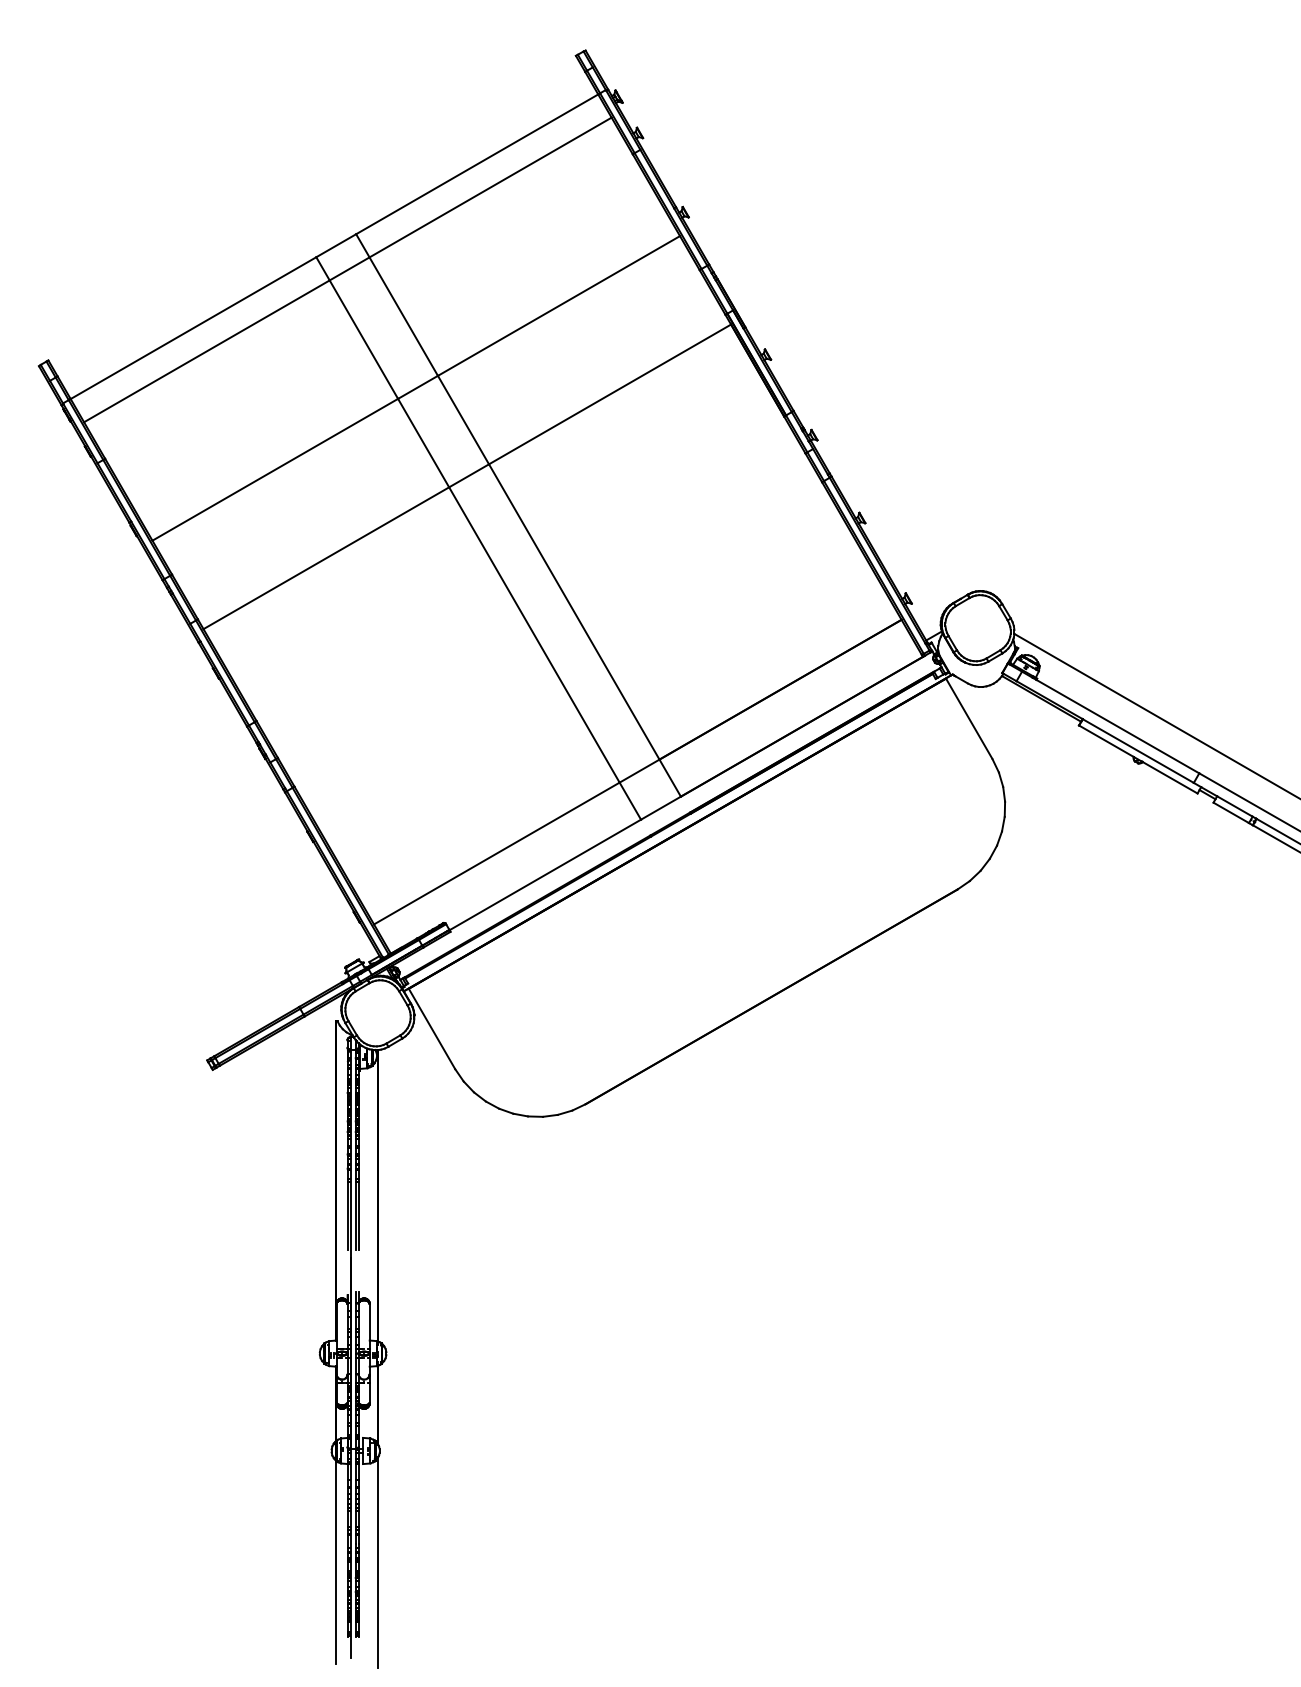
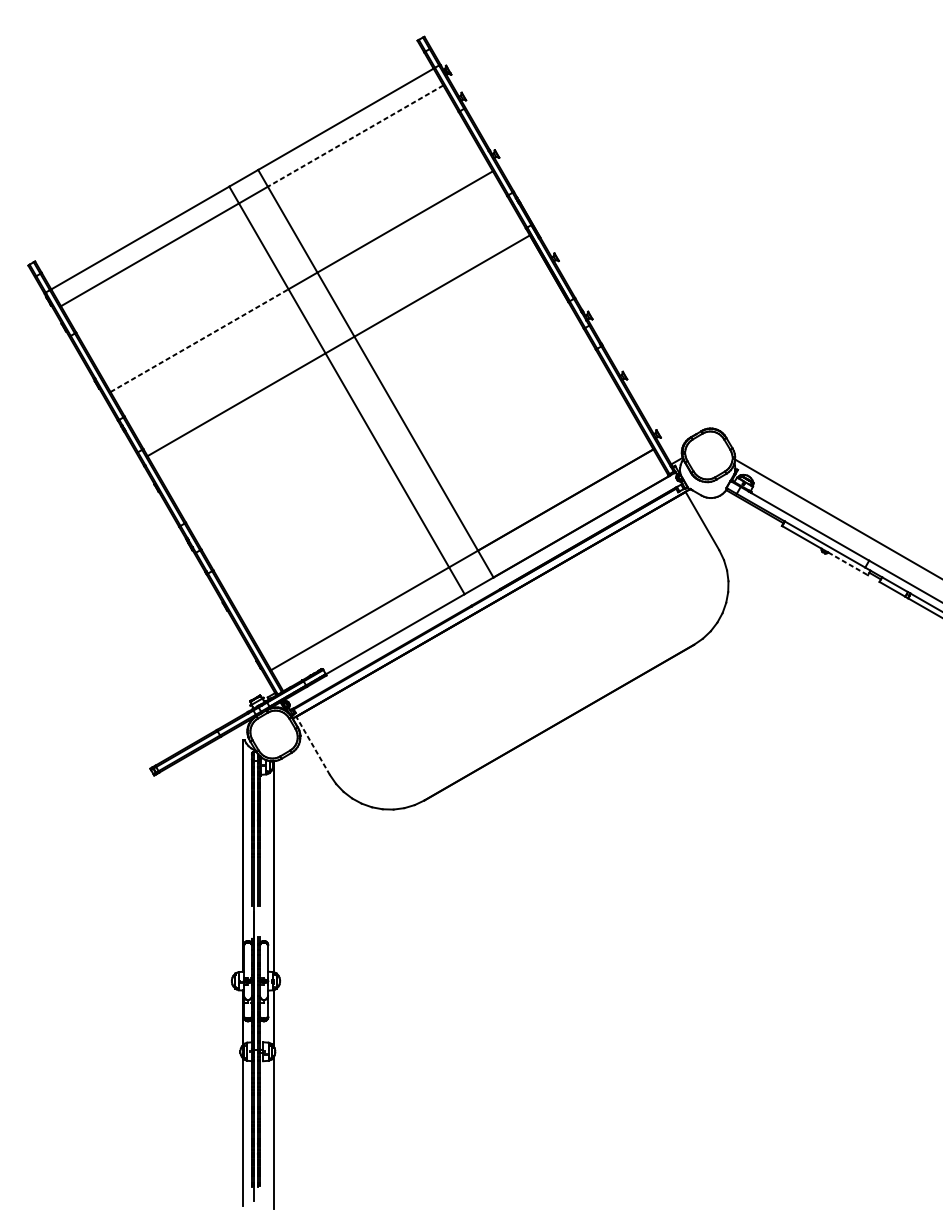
line: (490, 187) -> (355, 136), solid -> dashed
line: (275, 469) -> (199, 340), solid -> dashed
line: (1170, 777) -> (848, 563), solid -> dashed
line: (431, 1028) -> (312, 745), solid -> dashed

